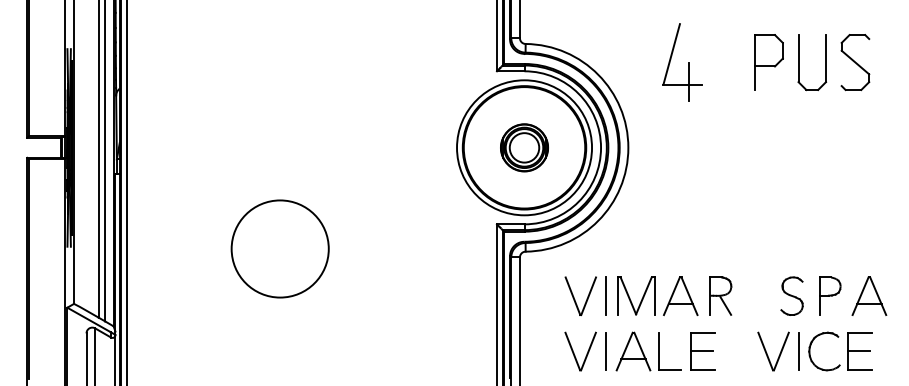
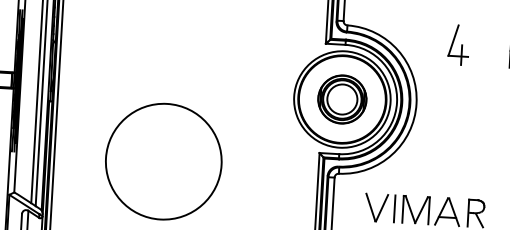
part: (682, 62) -> (458, 45), size x0.71
part: (524, 147) -> (342, 99), size x1.43
circle: (280, 248) -> (164, 161), size x1.67

